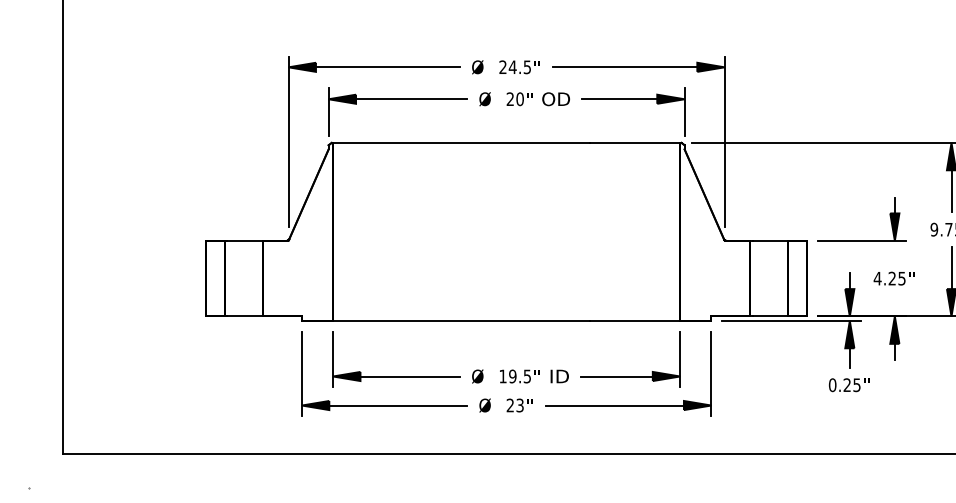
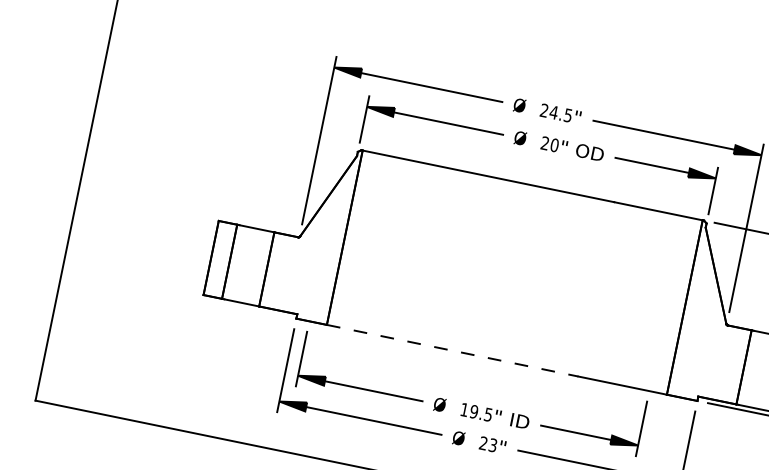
line: (461, 320) -> (452, 350), solid -> dashed
part: (503, 369) -> (466, 403), moved

